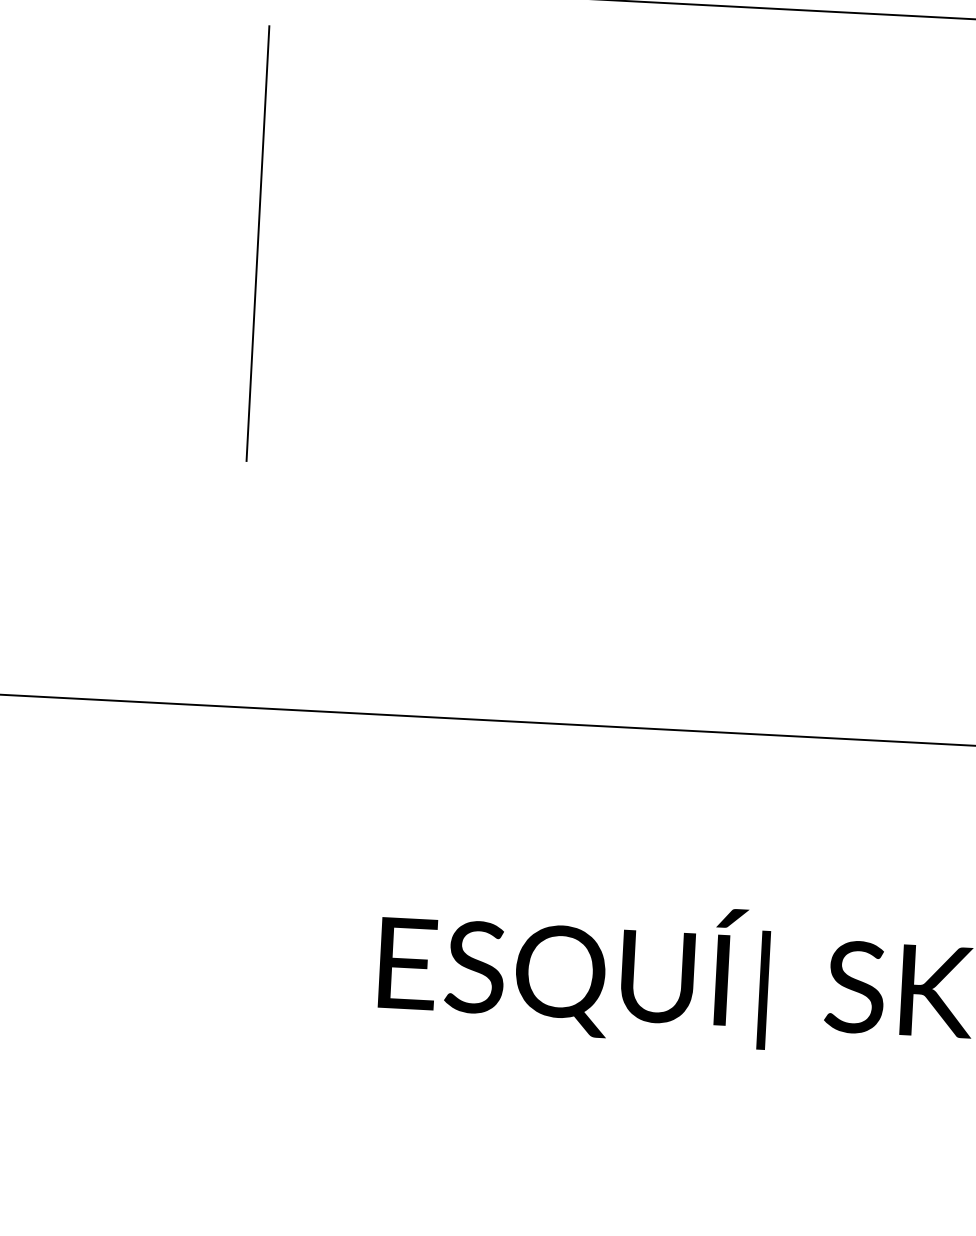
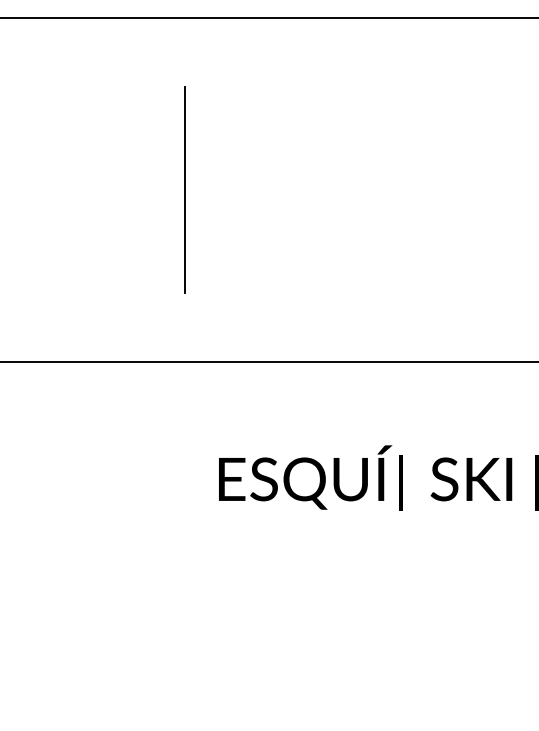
line: (256, 242) -> (184, 189), moved

